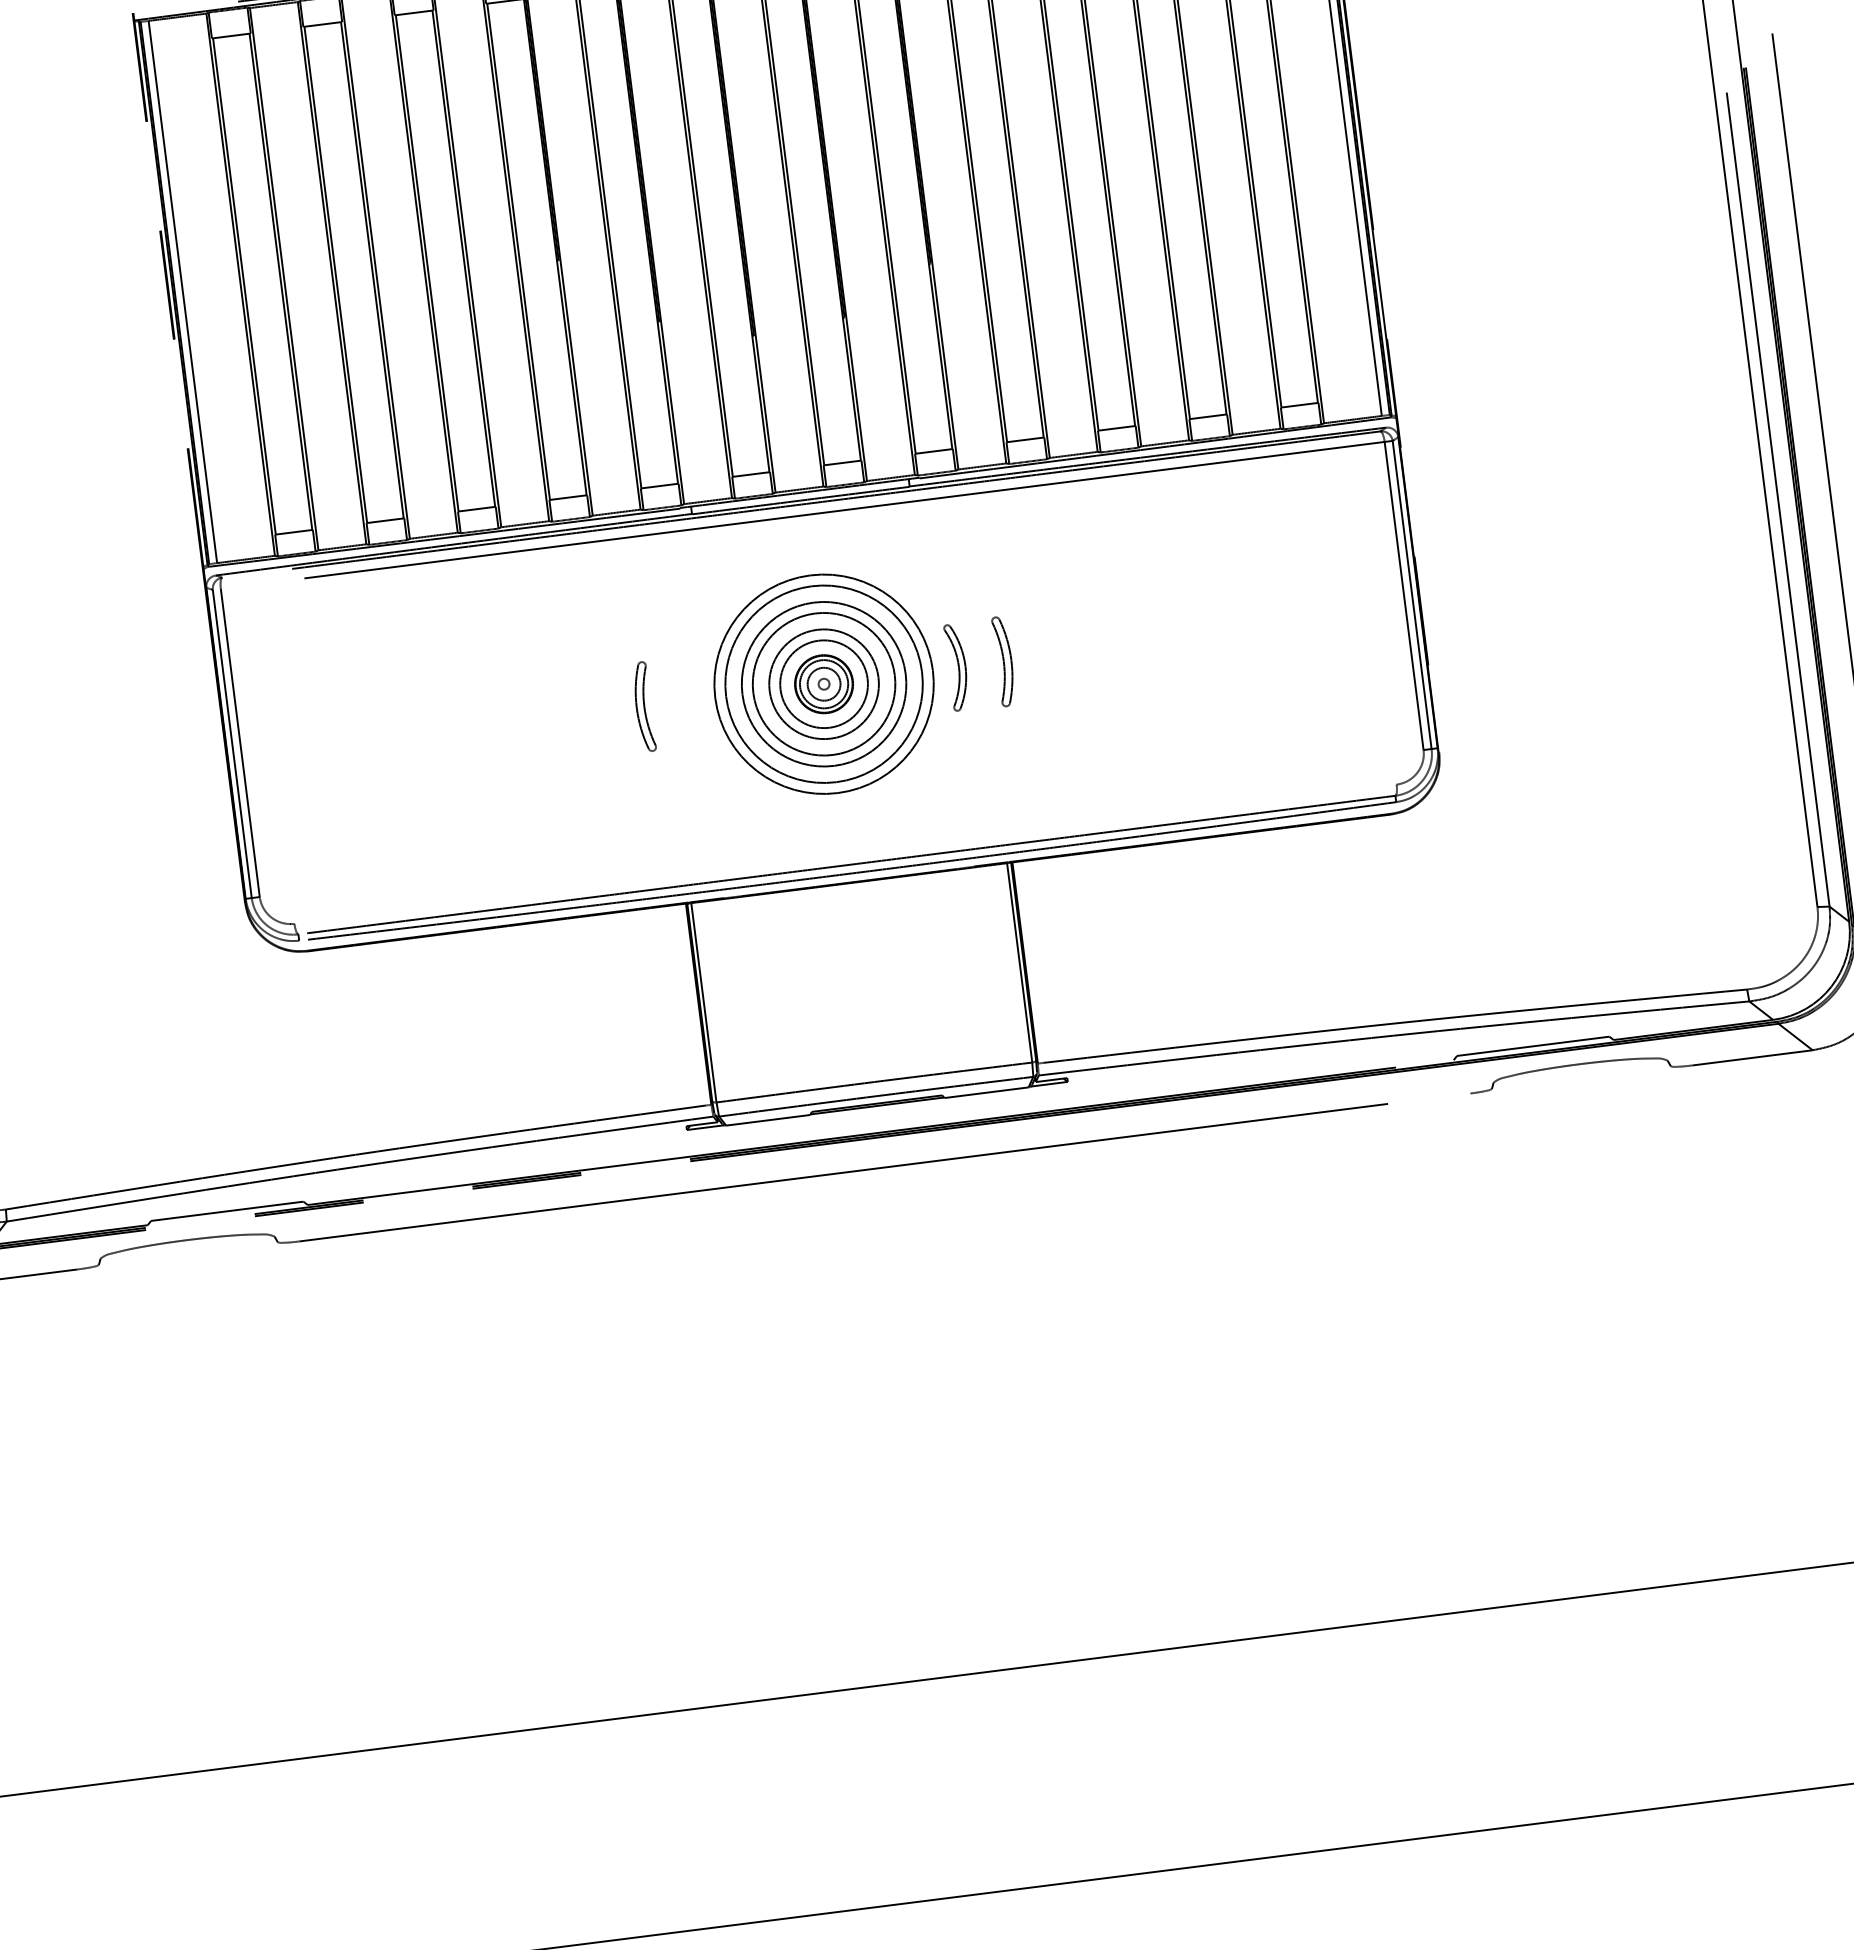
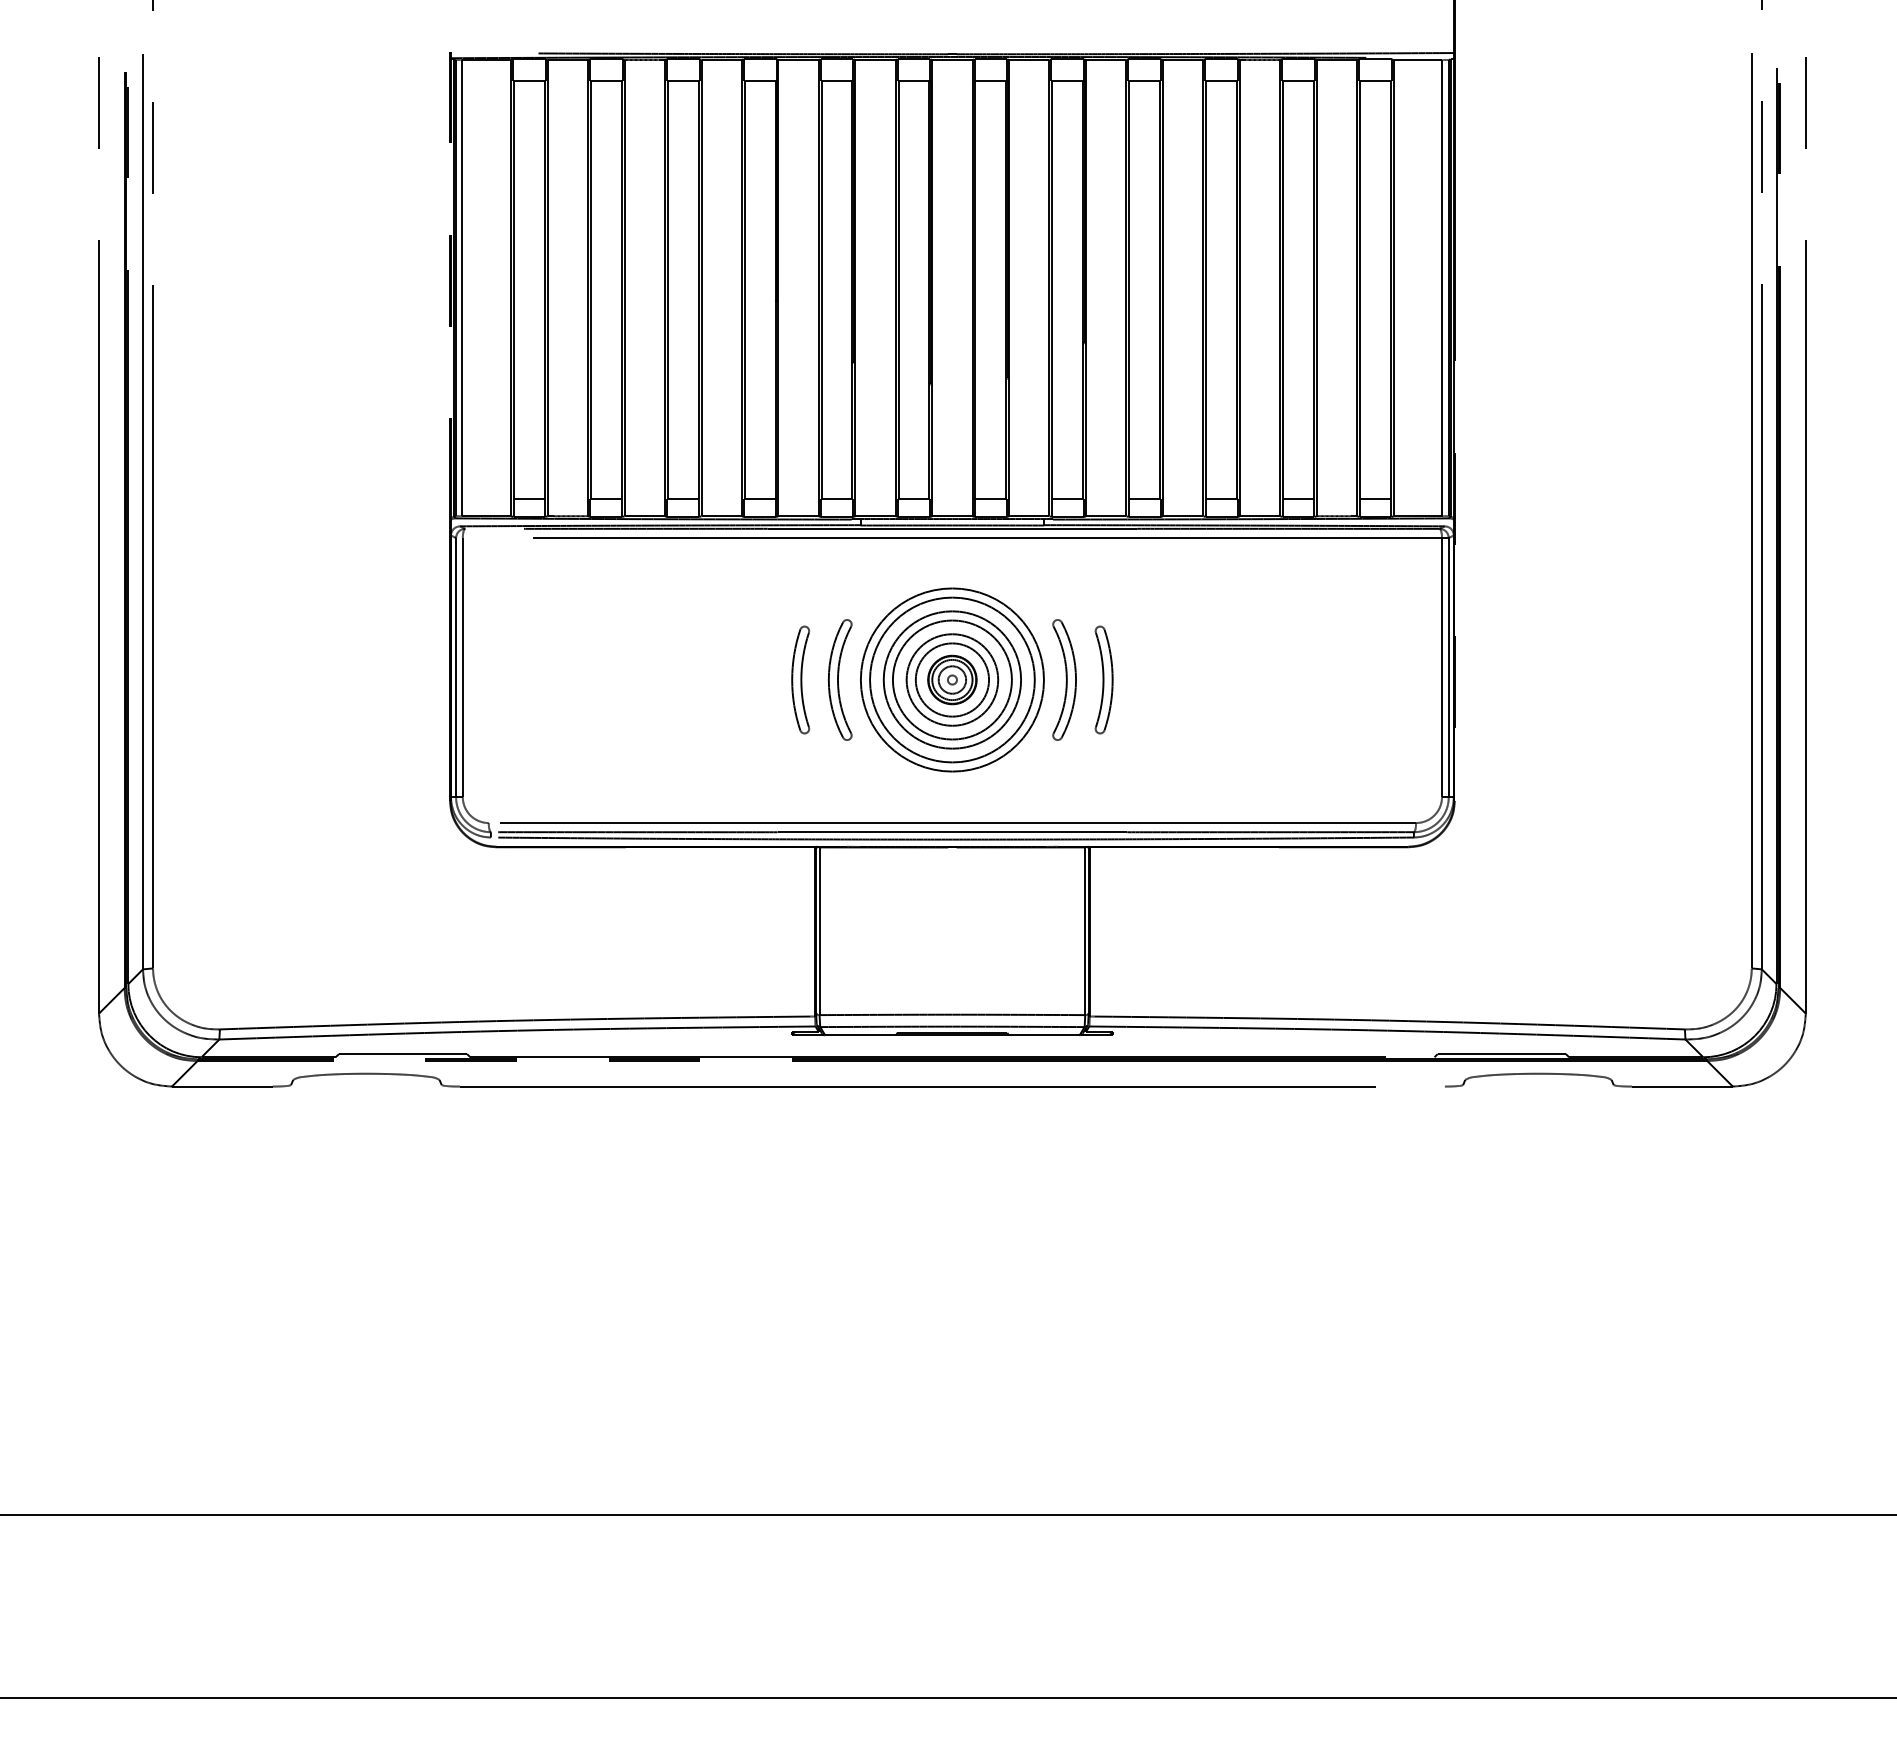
part: (1003, 660) -> (1103, 679), size x1.43
part: (957, 666) -> (1064, 679), size x1.67
part: (689, 700) -> (839, 679), added
part: (643, 706) -> (800, 679), size x1.43
line: (845, 854) -> (952, 823), added

